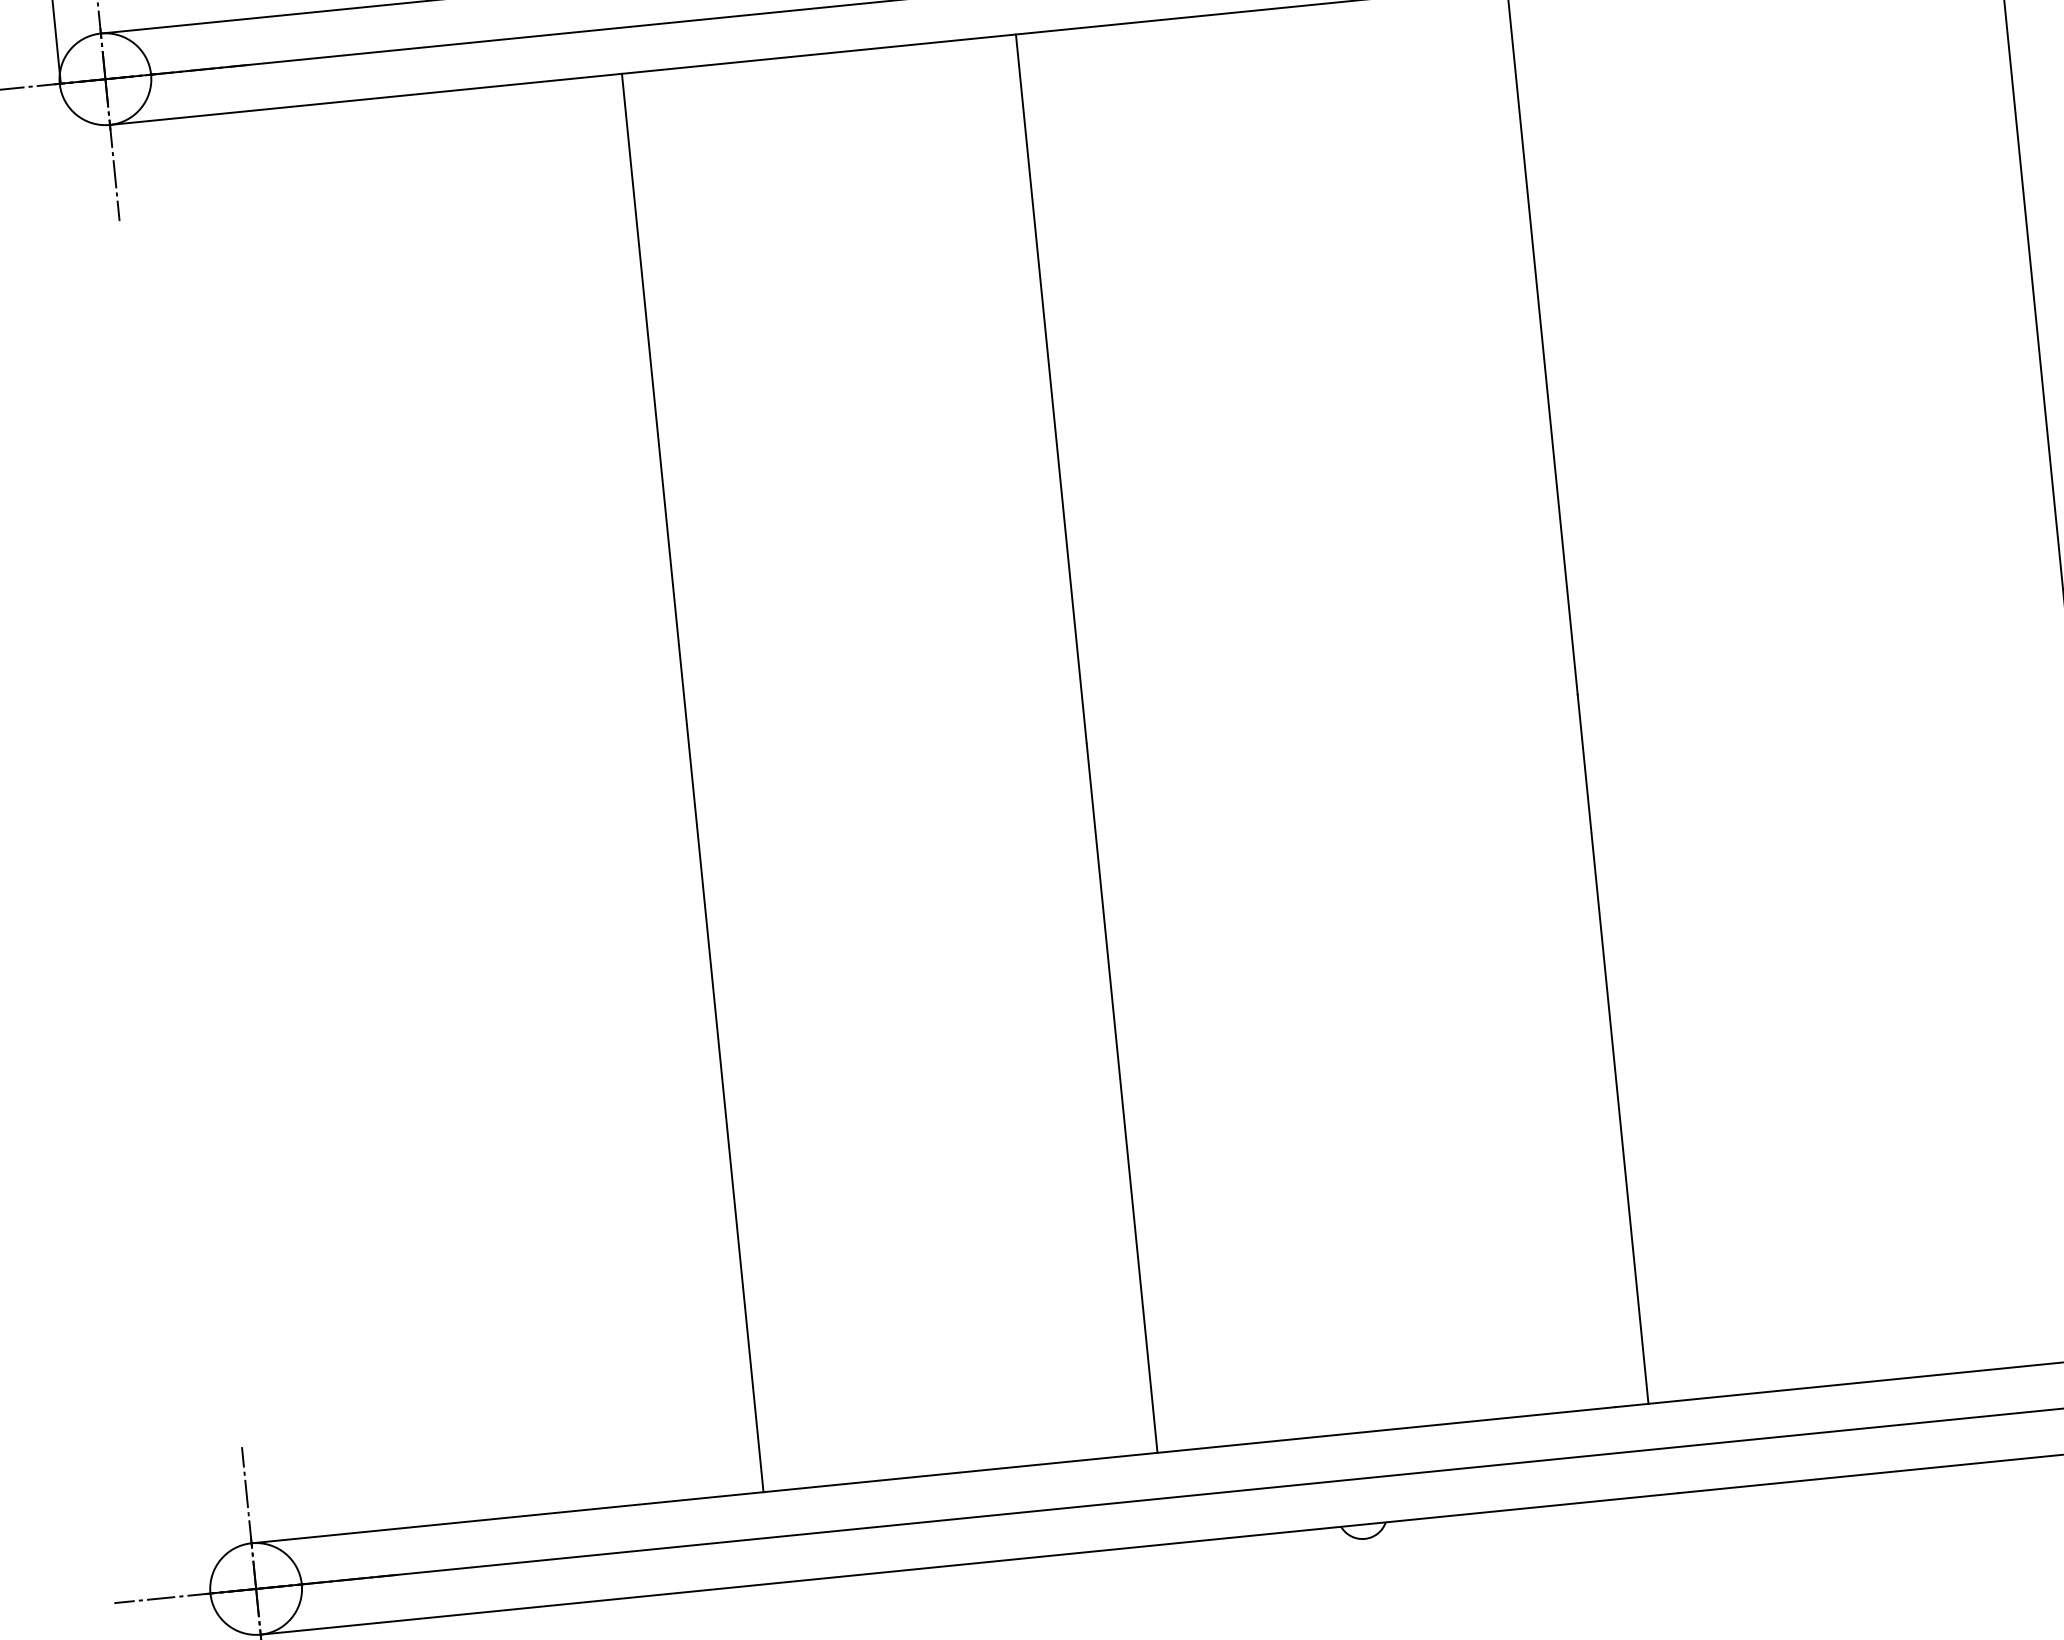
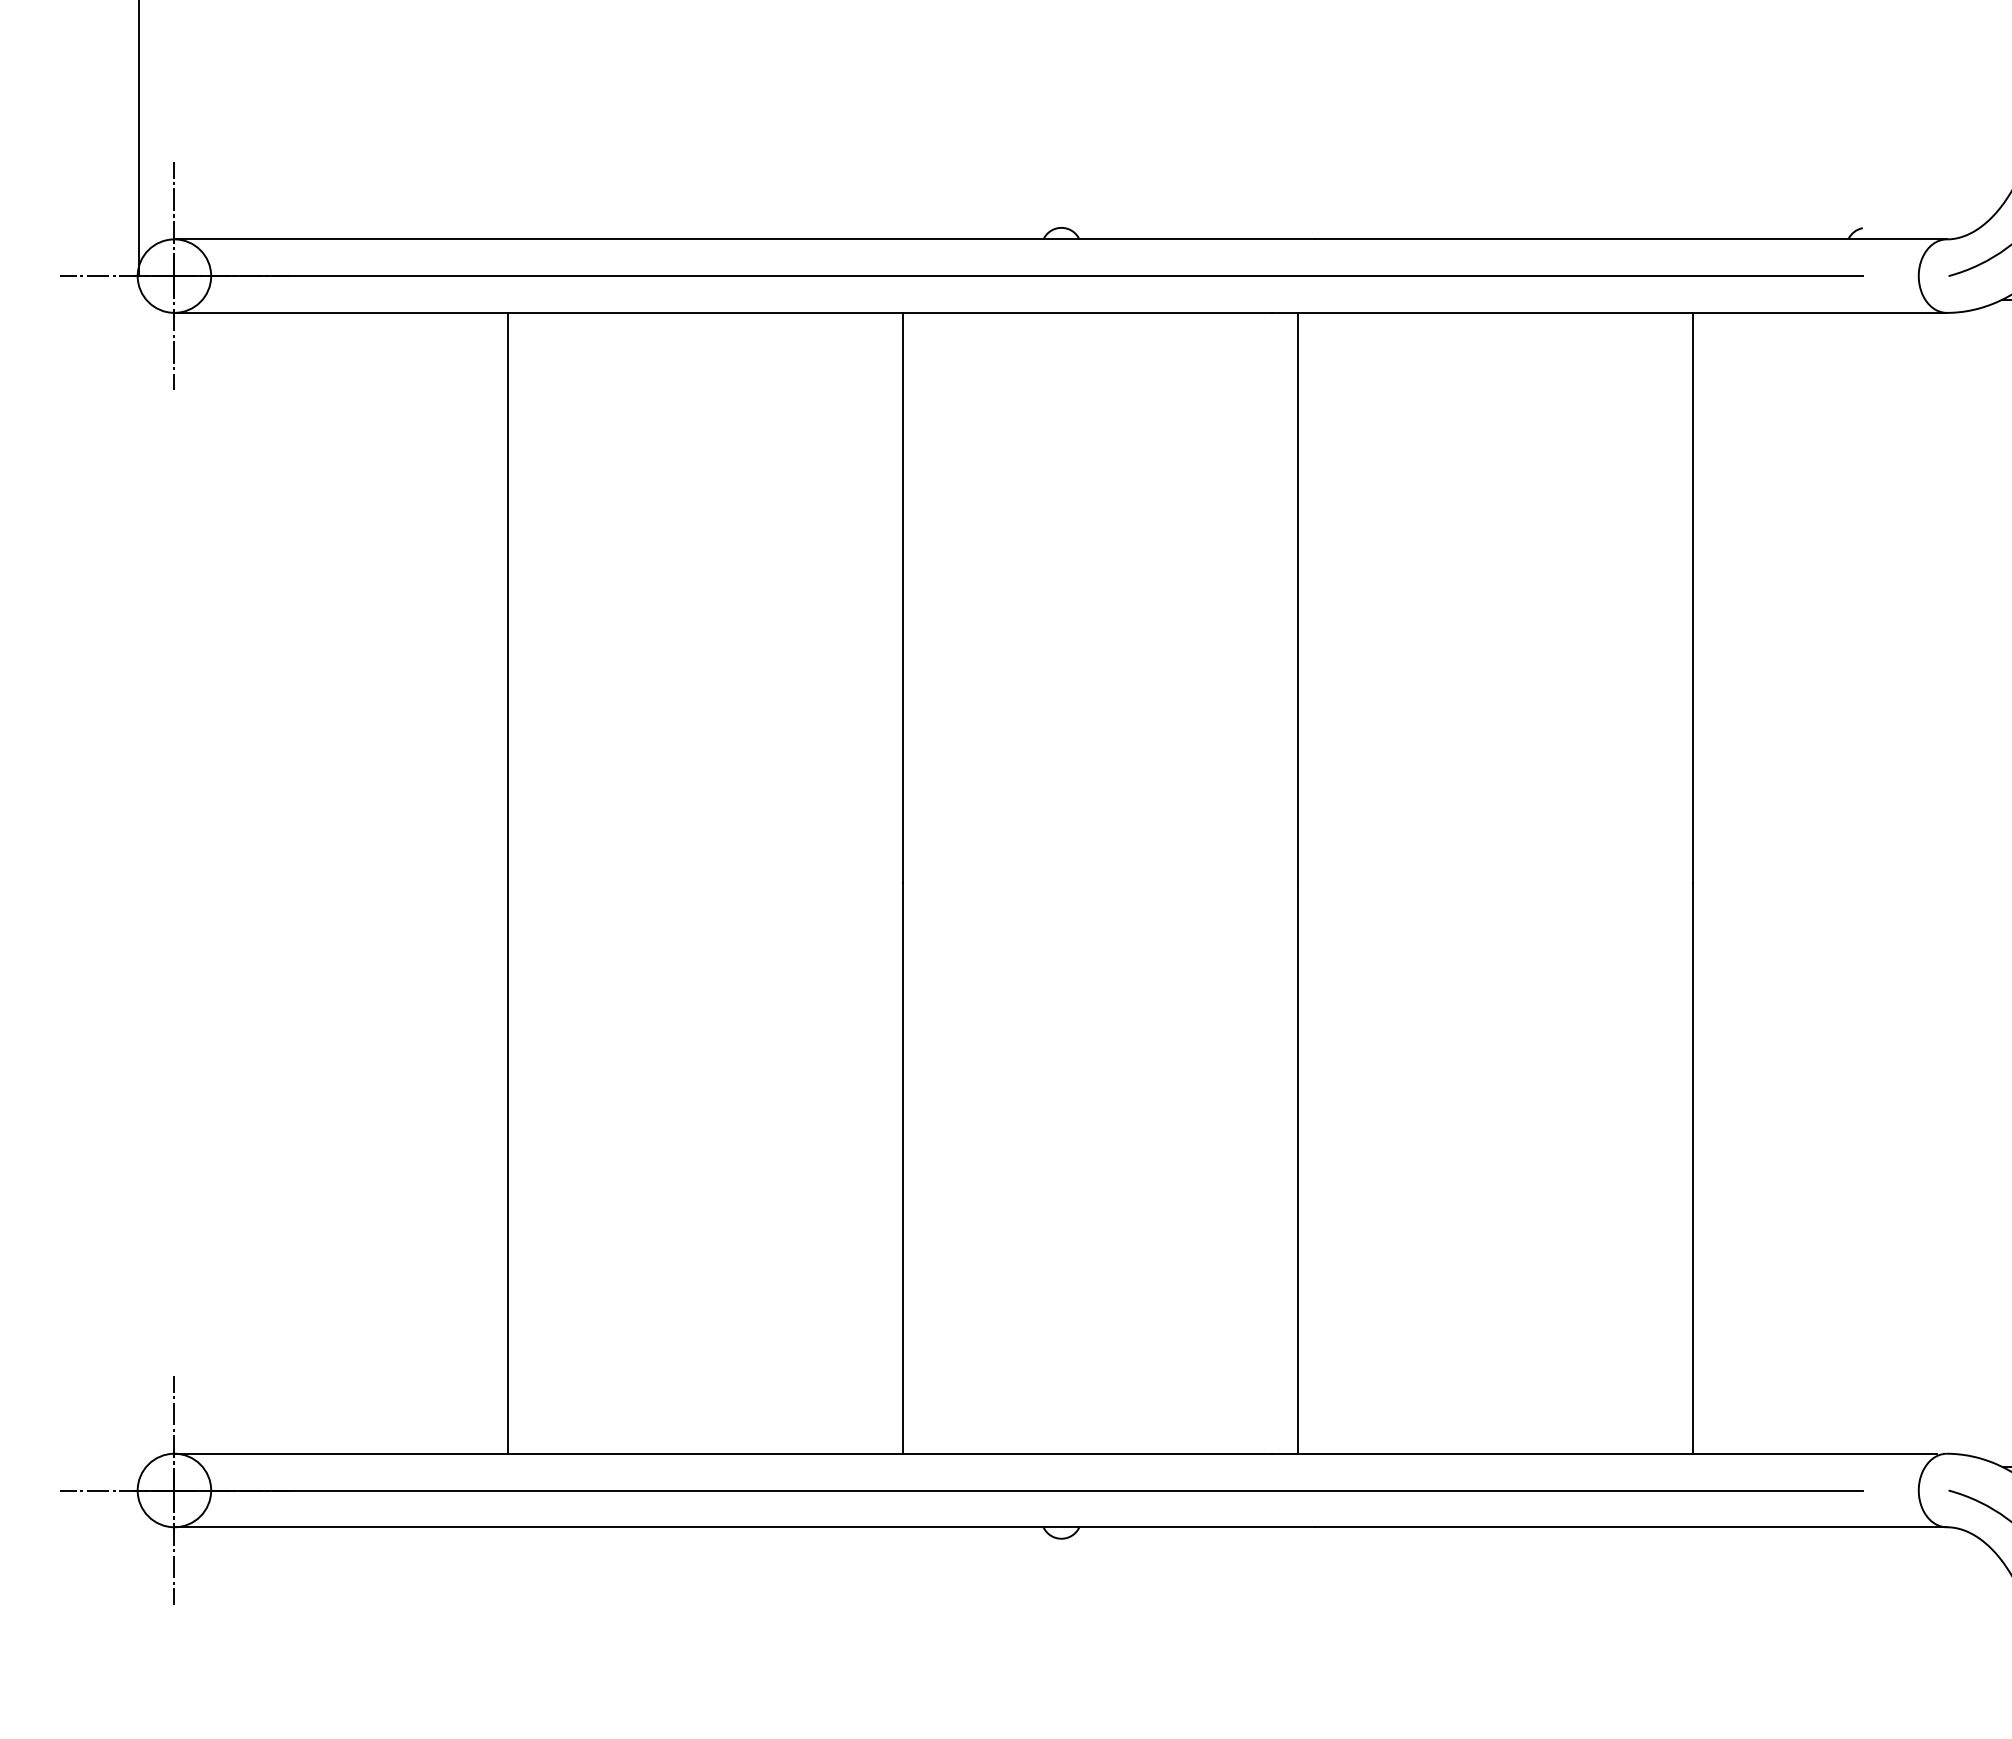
line: (692, 781) -> (508, 882), moved

